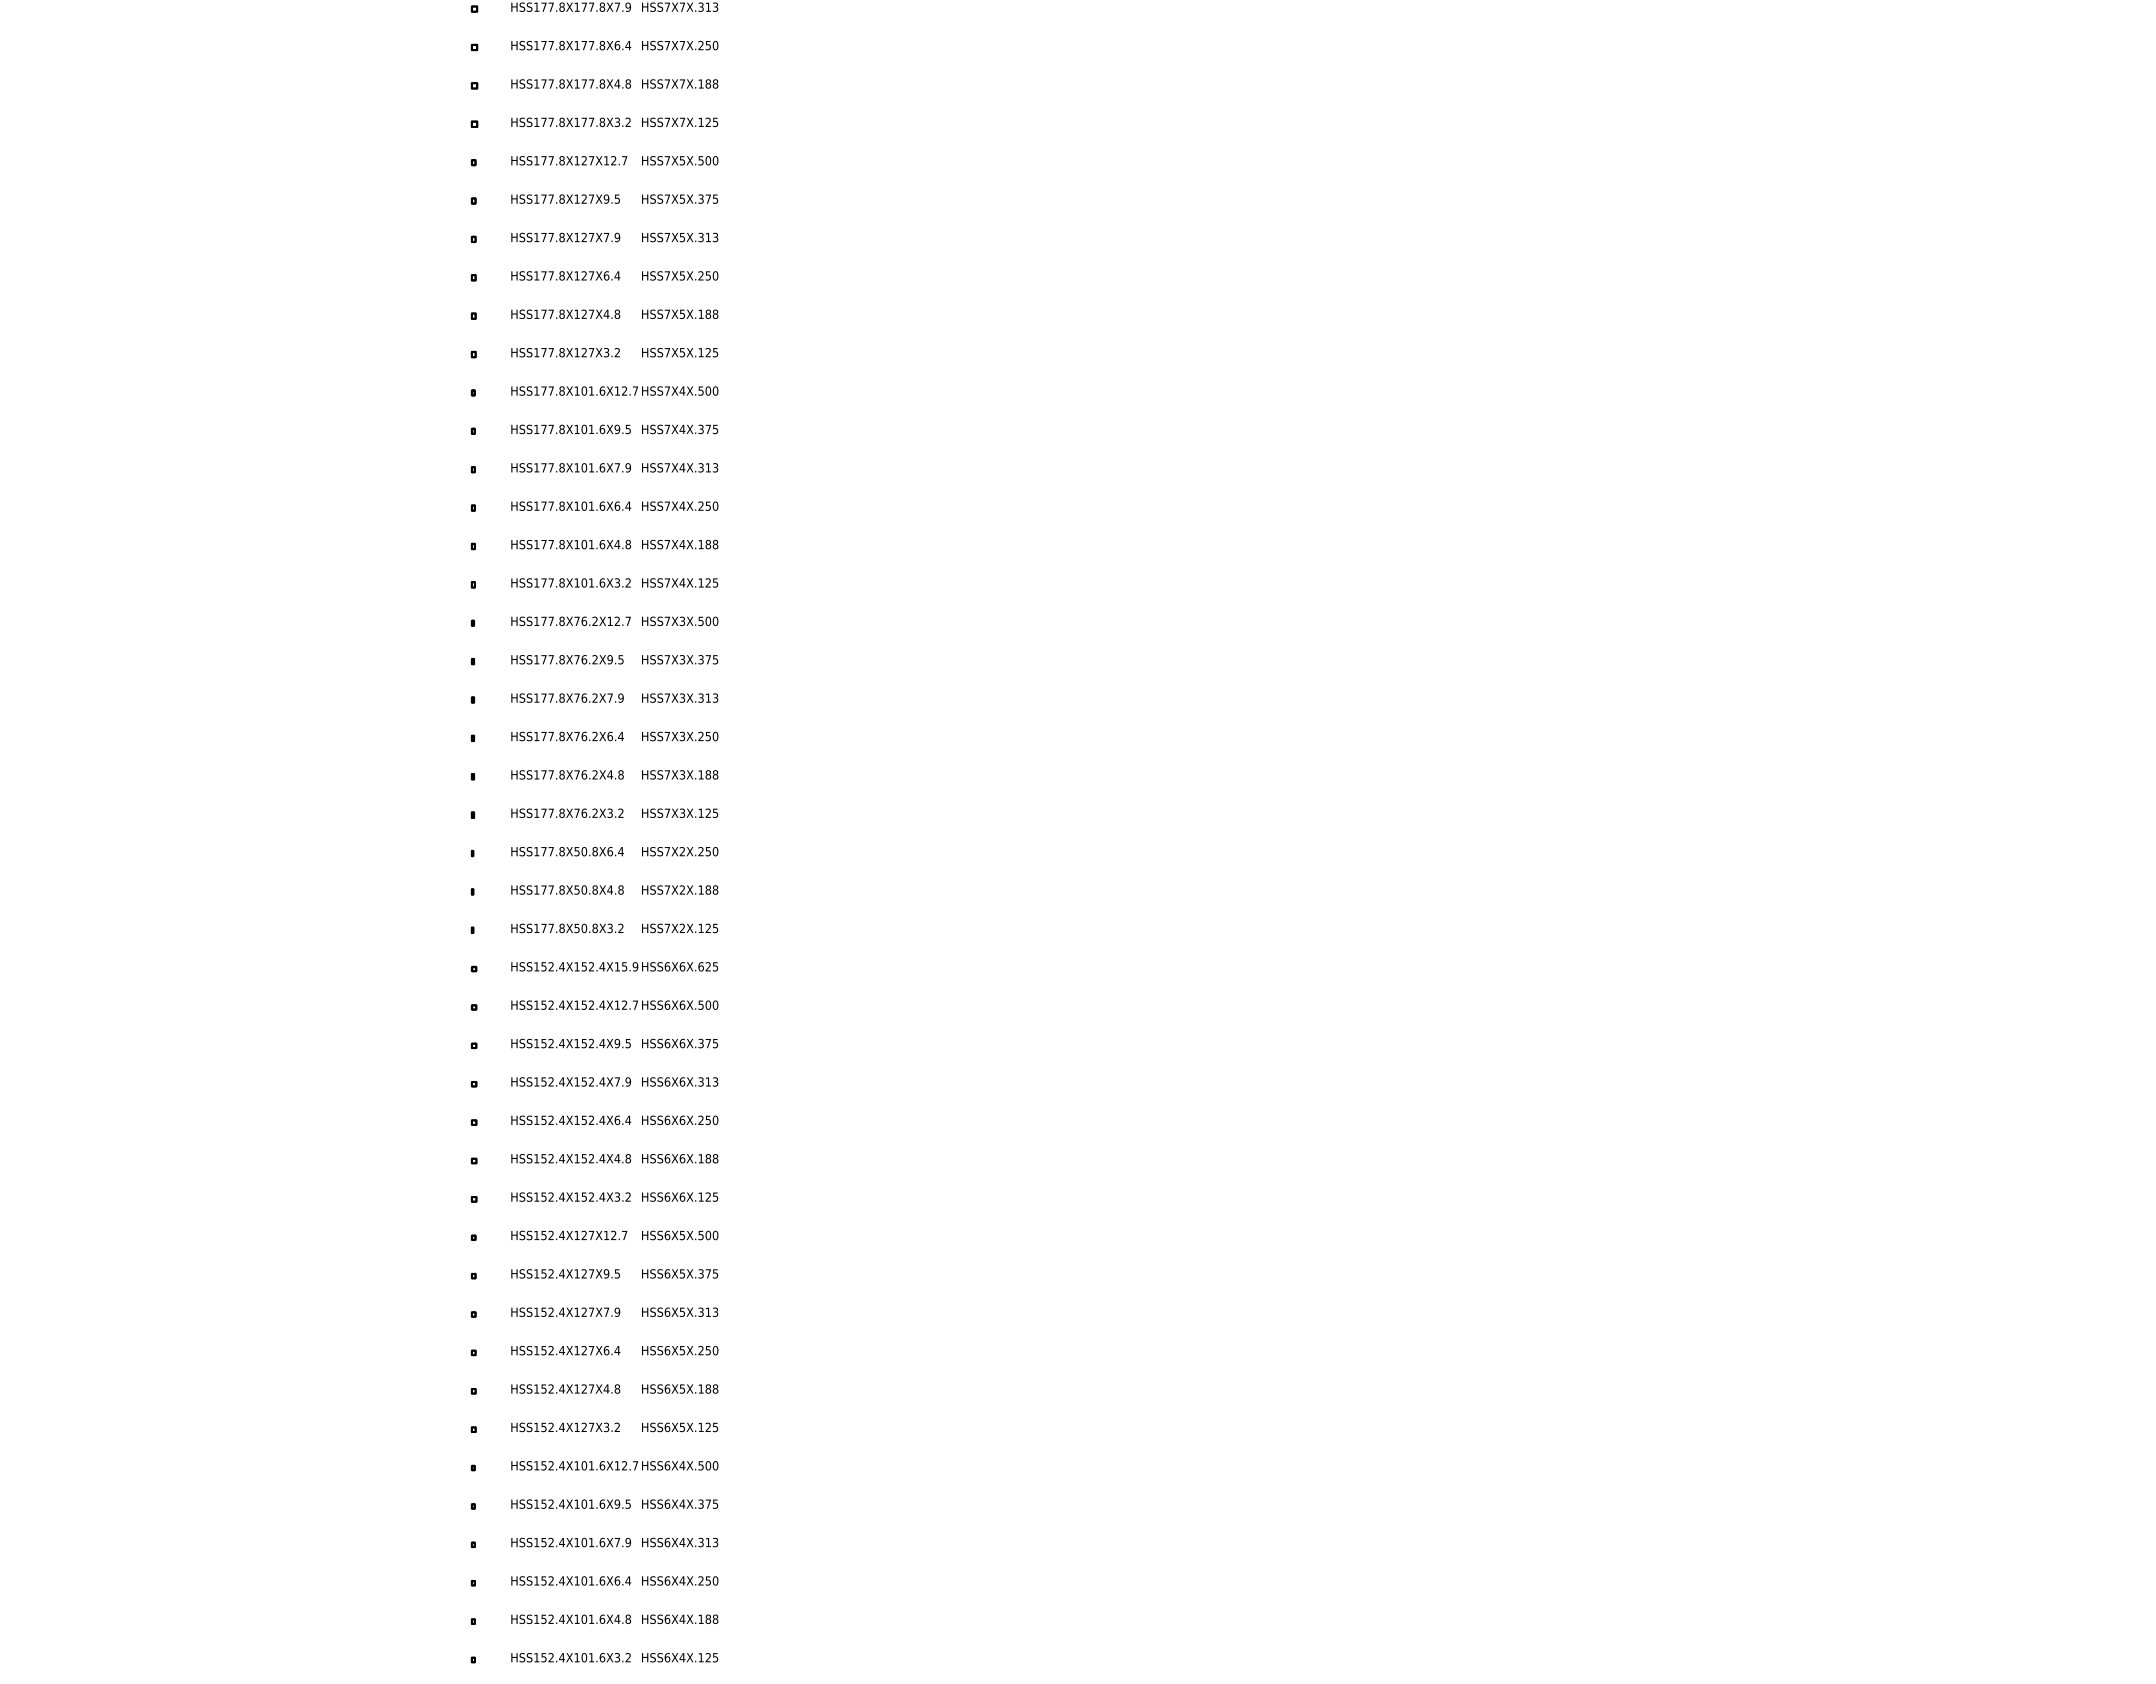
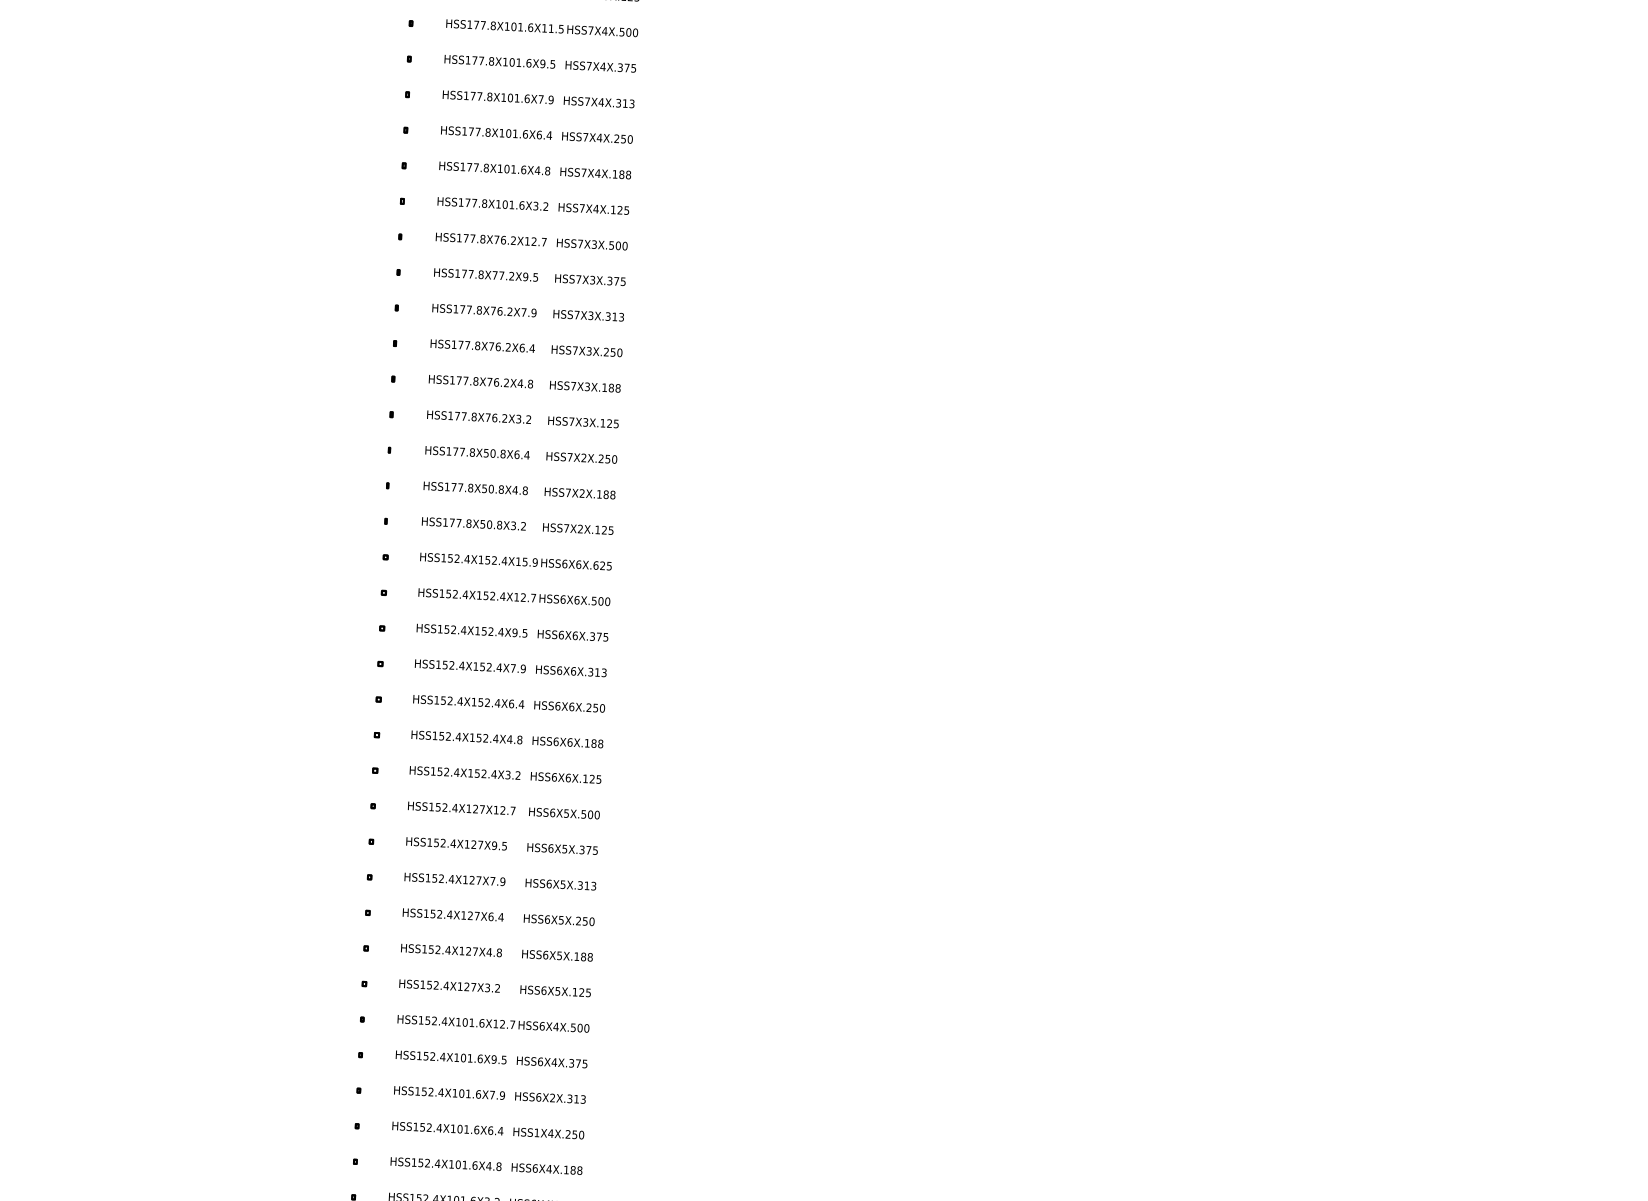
text: (630, 390) -> (556, 28), HSS177.8X101.6X12.7 -> HSS177.8X101.6X11.5
text: (584, 659) -> (501, 275), HSS177.8X76.2X9.5 -> HSS177.8X77.2X9.5
text: (682, 1542) -> (552, 1098), HSS6X4X.313 -> HSS6X2X.313
text: (667, 1580) -> (537, 1132), HSS6X4X.250 -> HSS1X4X.250

